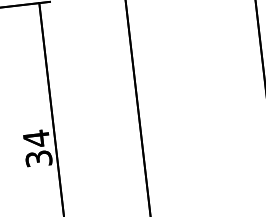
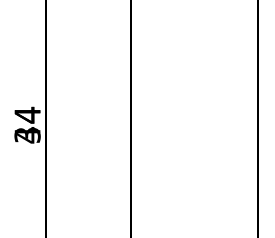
text: (38, 159) -> (27, 135), 34 -> 44

